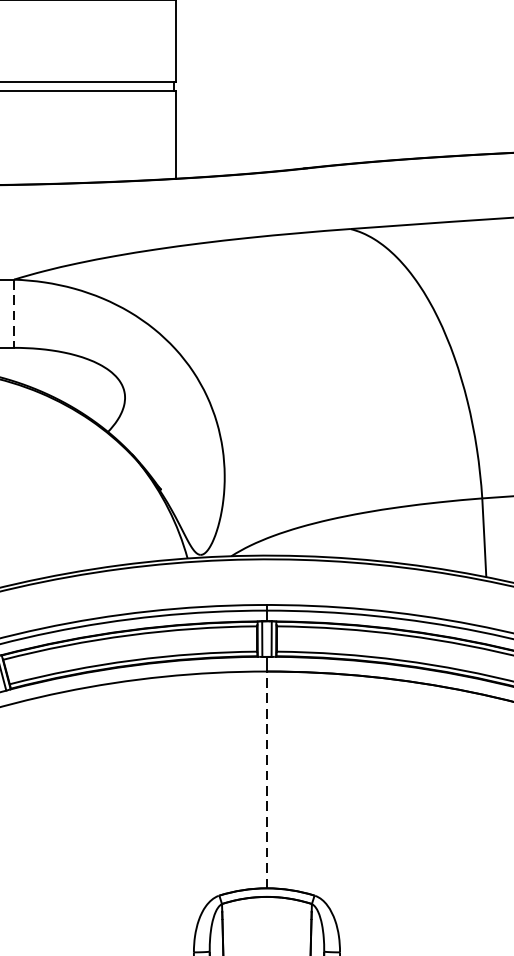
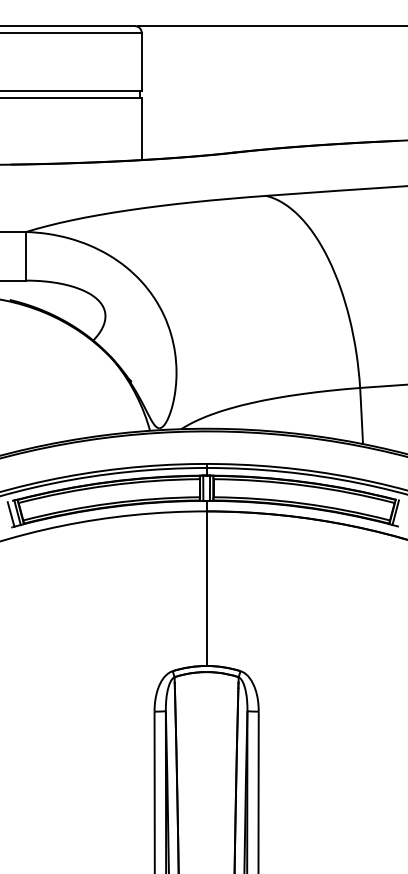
line: (14, 314) -> (26, 256), dashed -> solid
line: (266, 779) -> (206, 588), dashed -> solid

